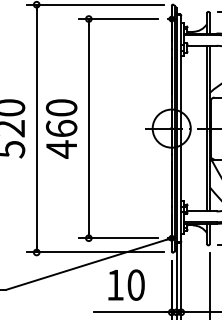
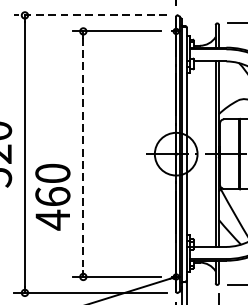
line: (94, 4) -> (89, 15), solid -> dashed
text: (61, 128) -> (52, 196), moved
line: (88, 128) -> (82, 154), solid -> dashed

